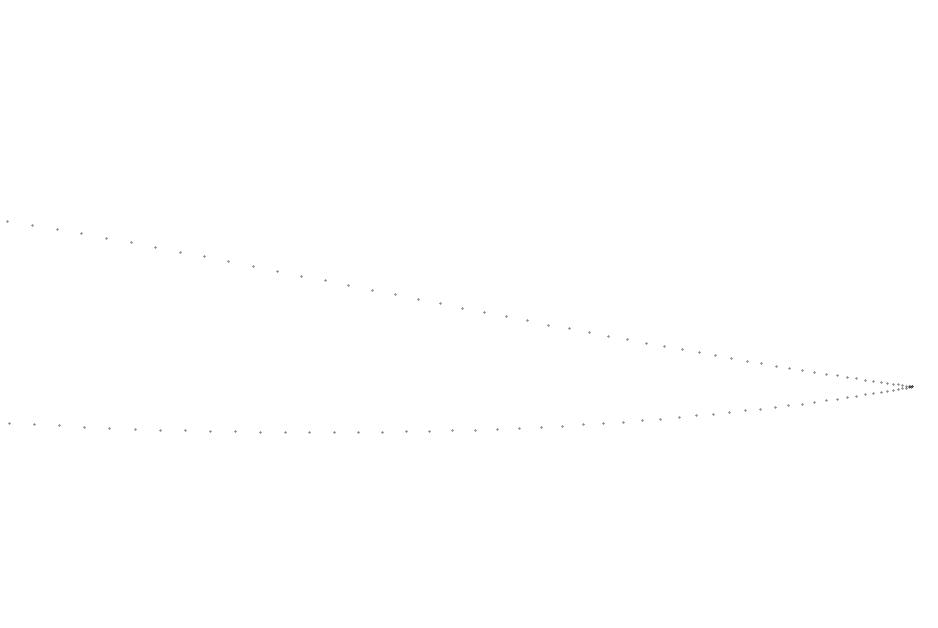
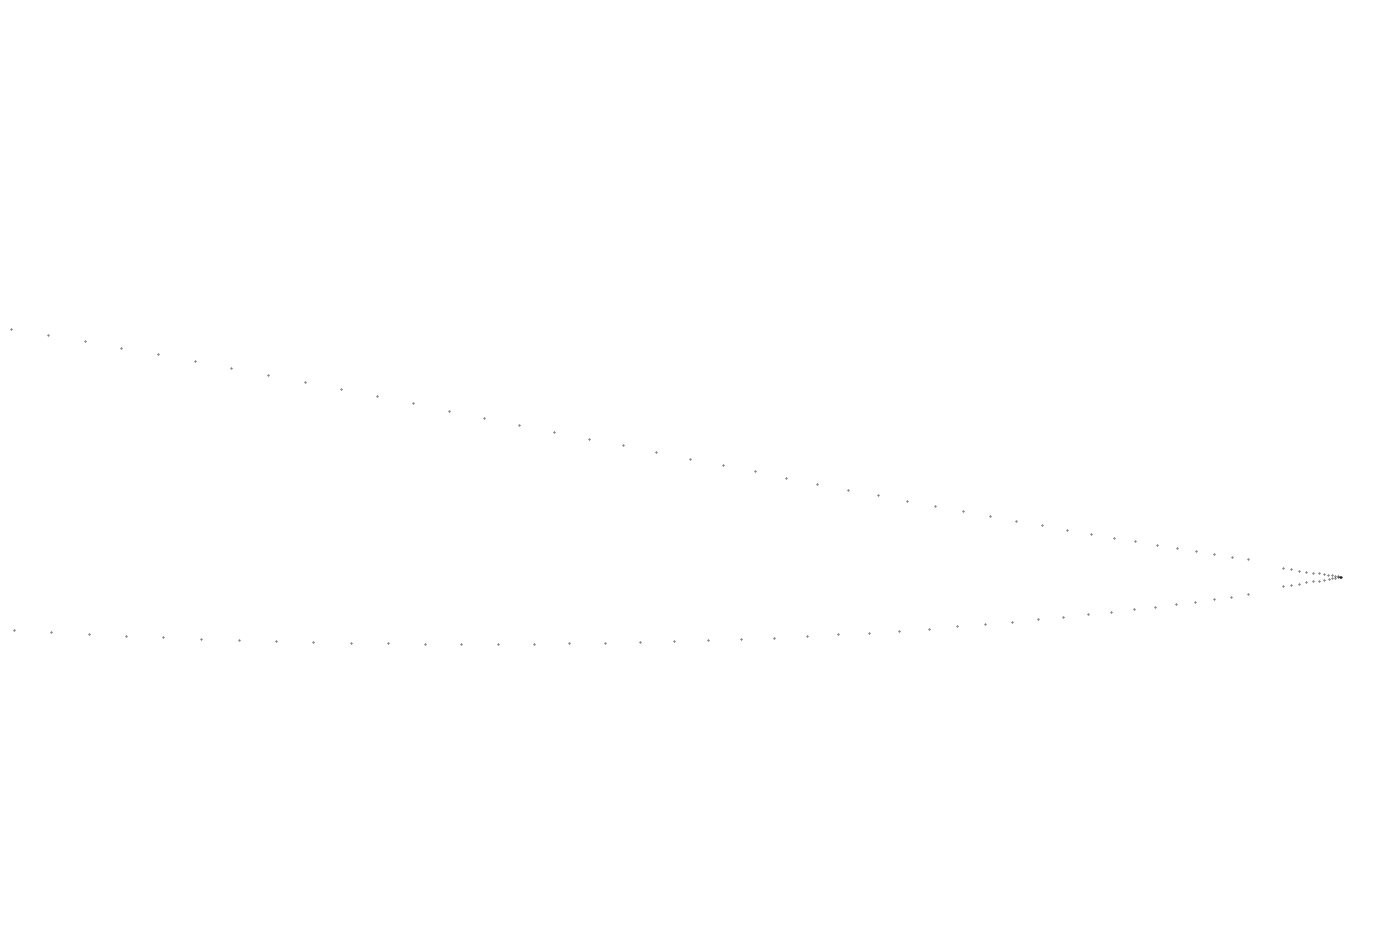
part: (879, 387) -> (1311, 577), size x0.6

